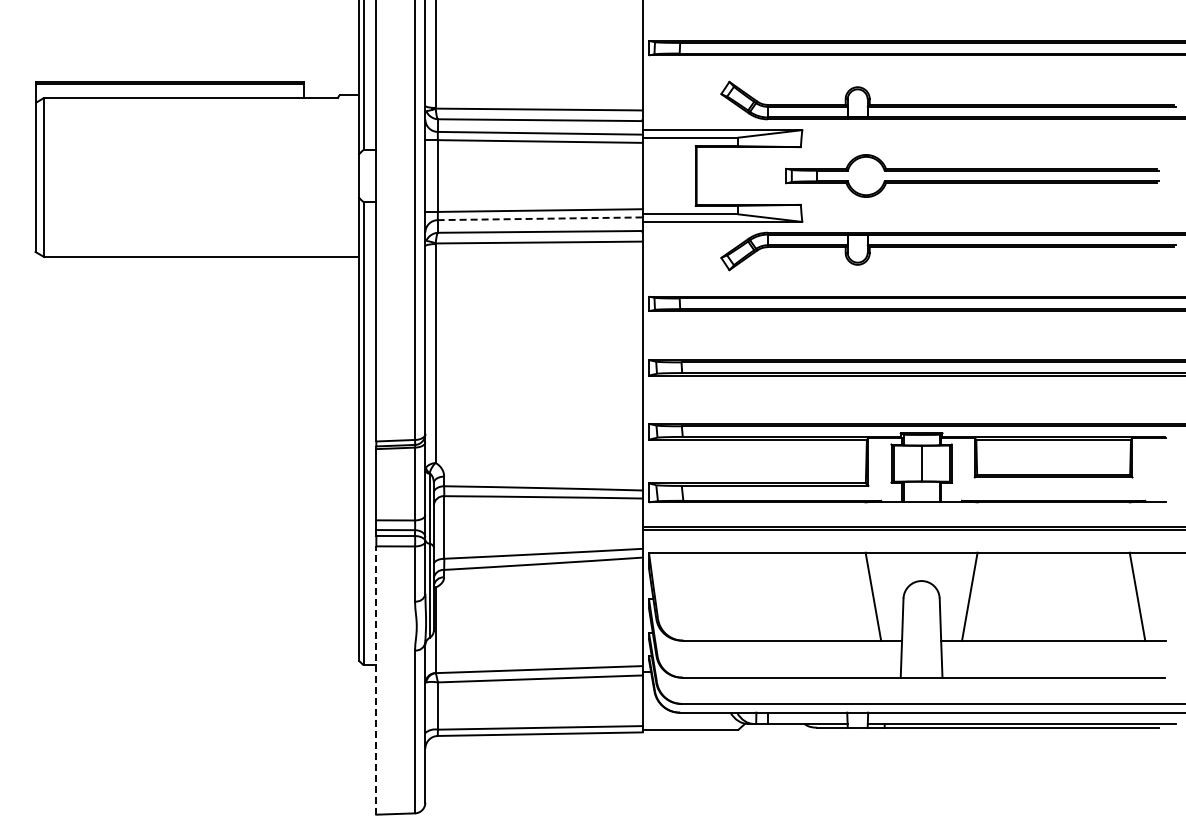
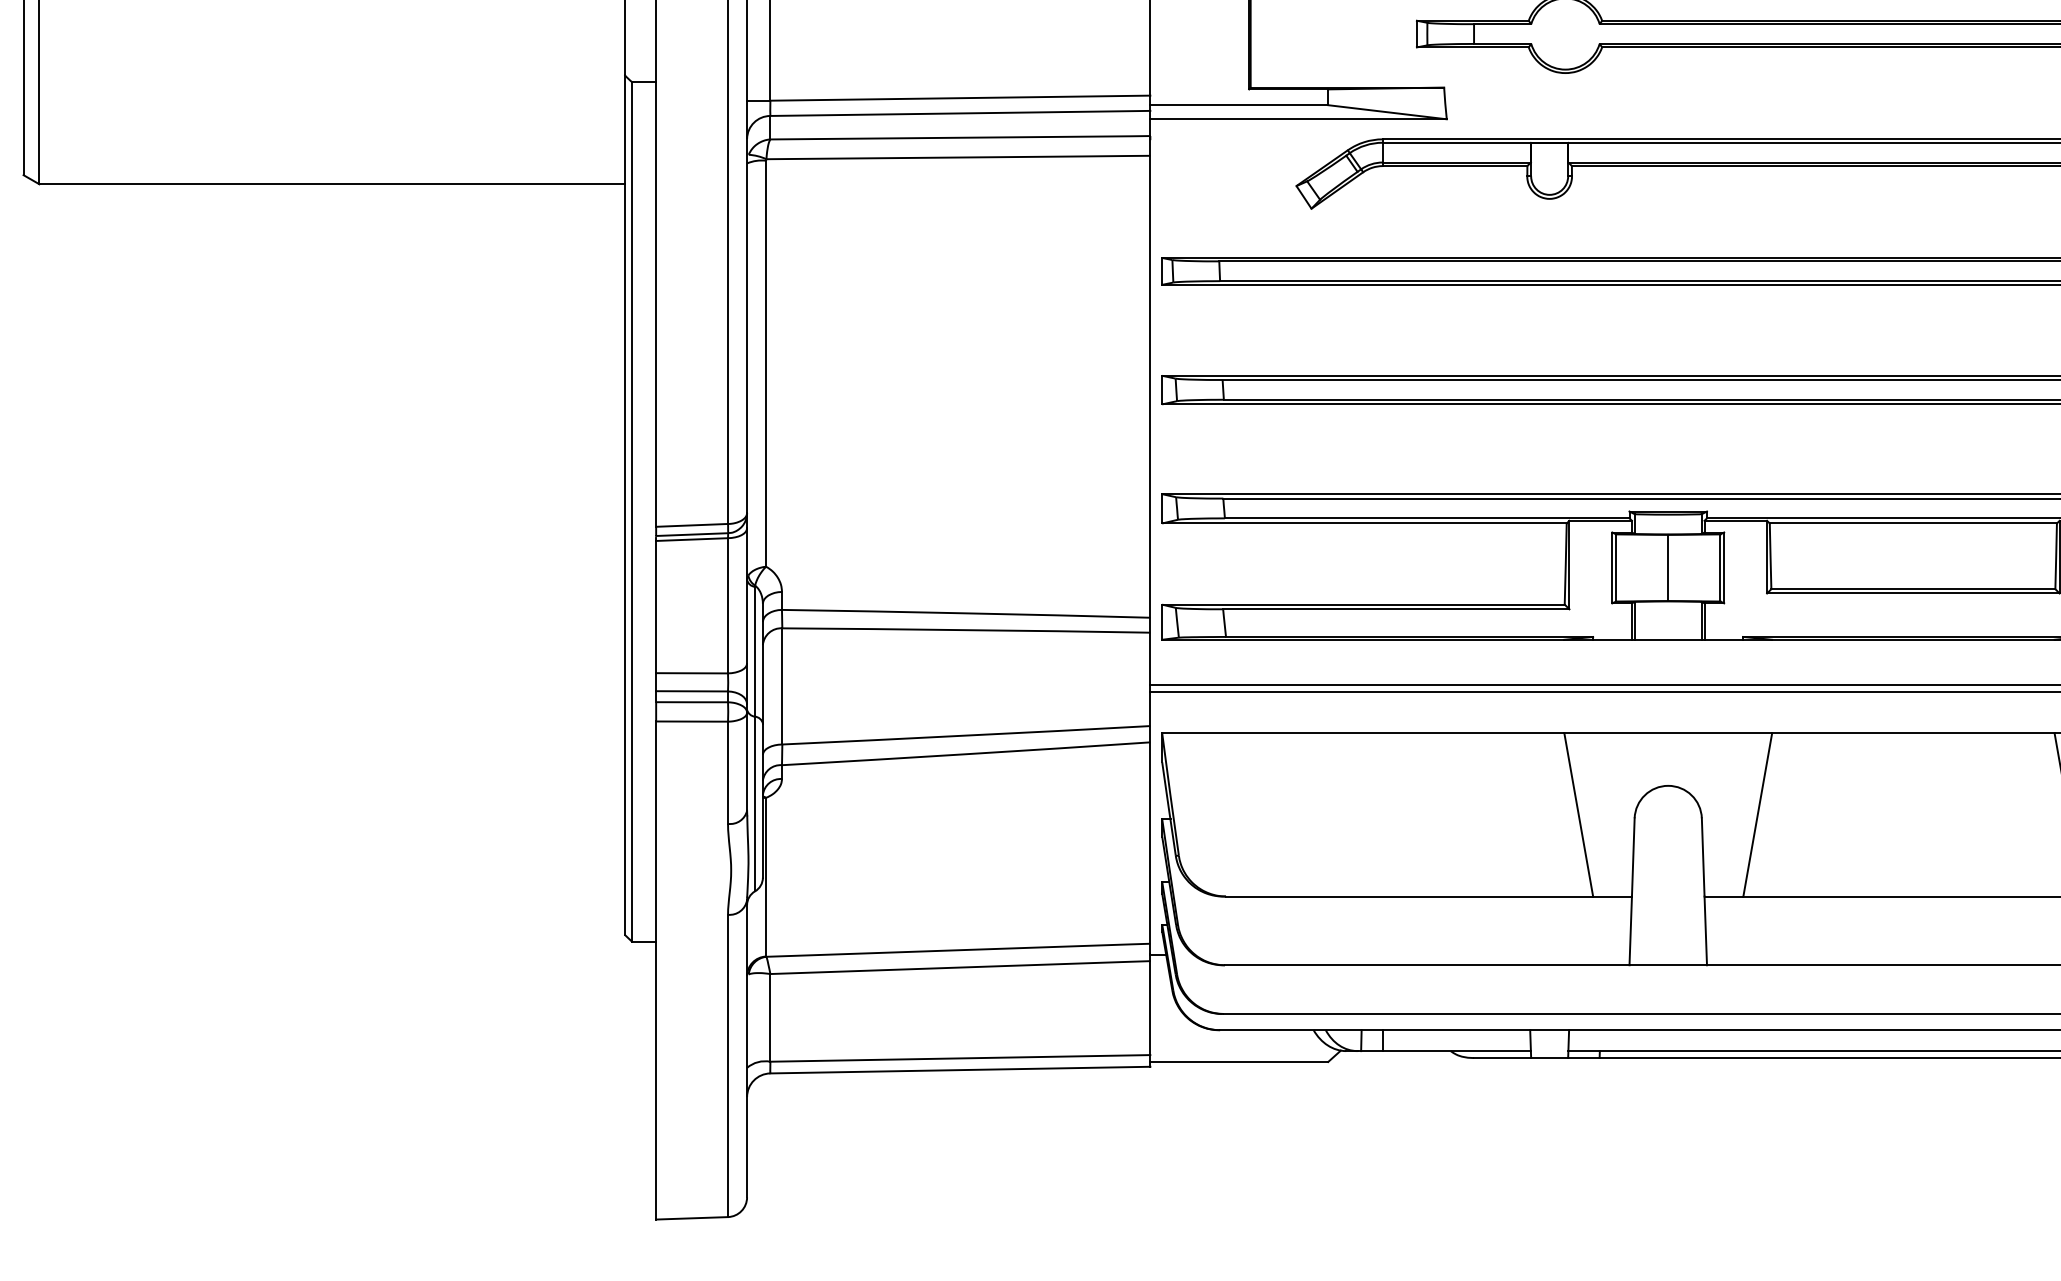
line: (539, 218) -> (958, 112), dashed -> solid
line: (376, 680) -> (656, 970), dashed -> solid

